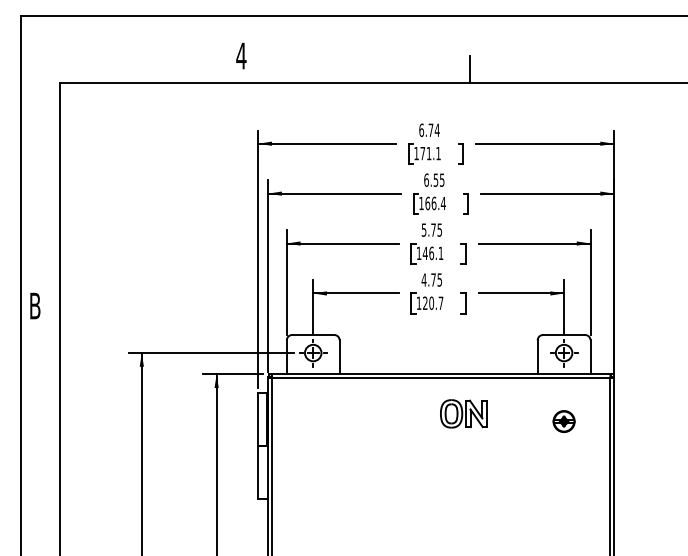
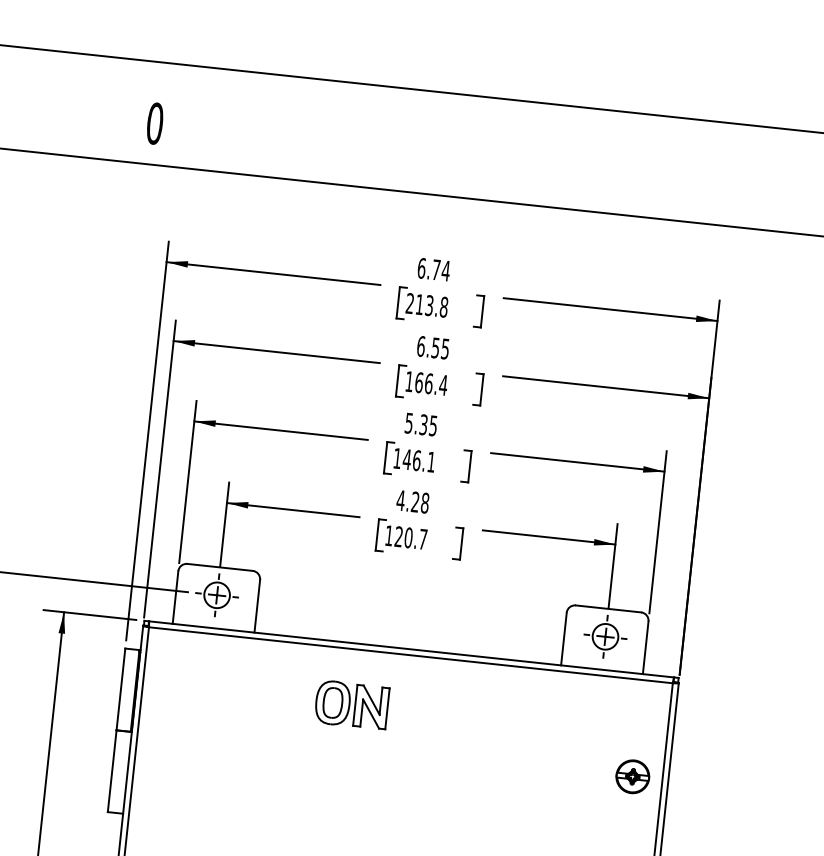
text: (241, 55) -> (155, 122), 4 -> 0
line: (469, 69) -> (505, 182), removed
text: (427, 153) -> (427, 305), 171.1 -> 213.8
text: (433, 229) -> (423, 423), 5.75 -> 5.35
text: (436, 279) -> (420, 501), 4.75 -> 4.28
part: (463, 413) -> (351, 704), moved
part: (563, 421) -> (631, 776), moved

